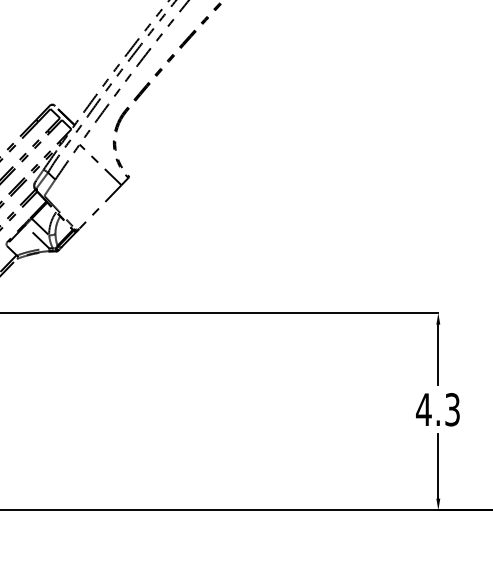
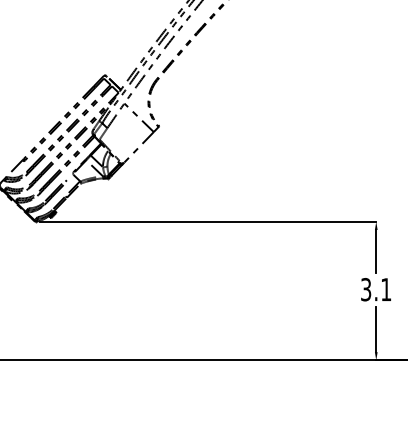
text: (437, 409) -> (375, 289), 4.3 -> 3.1

